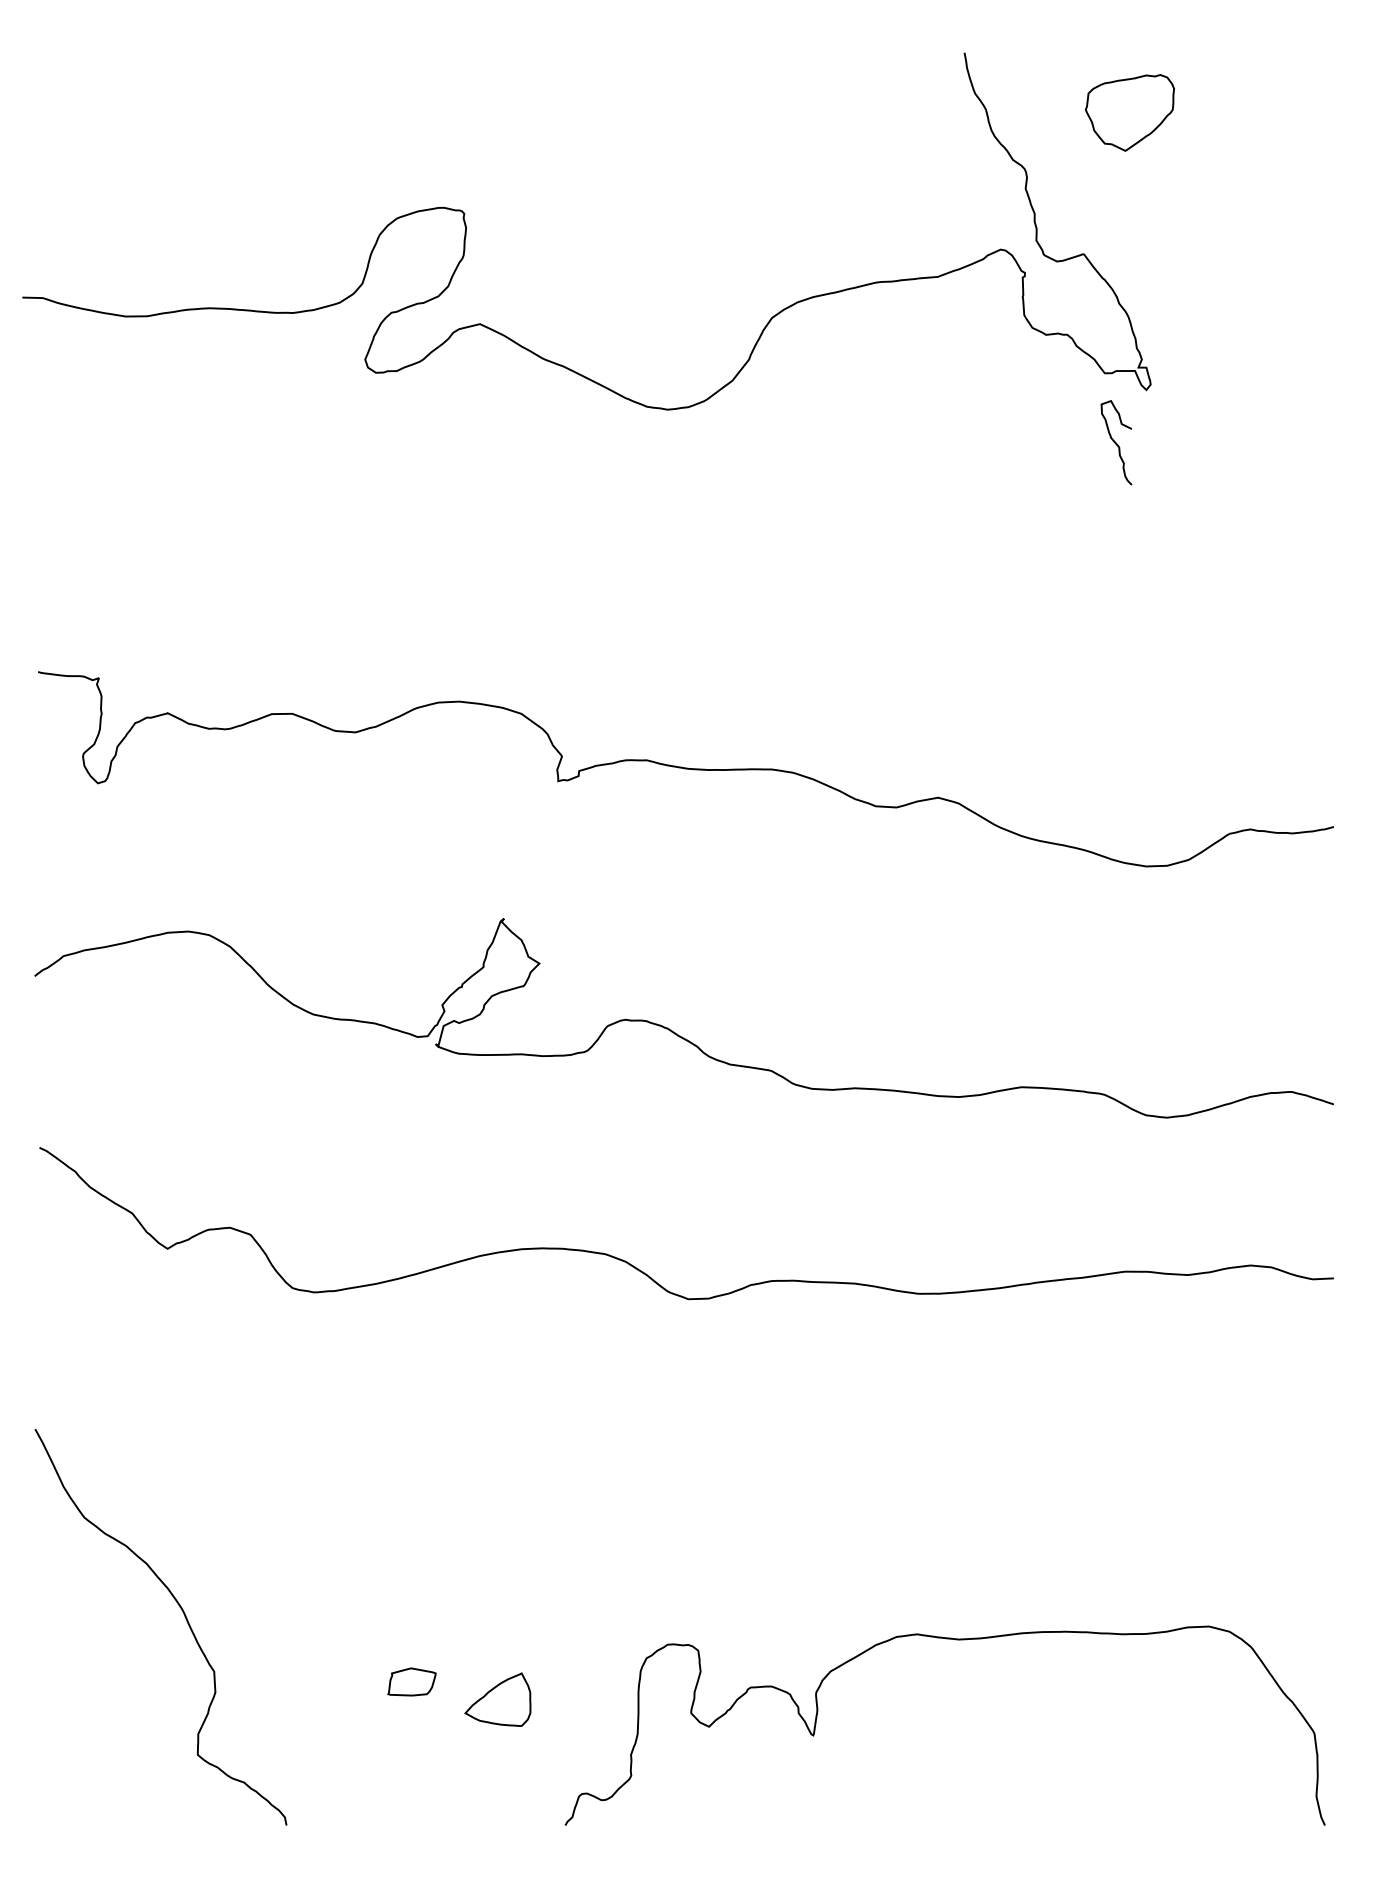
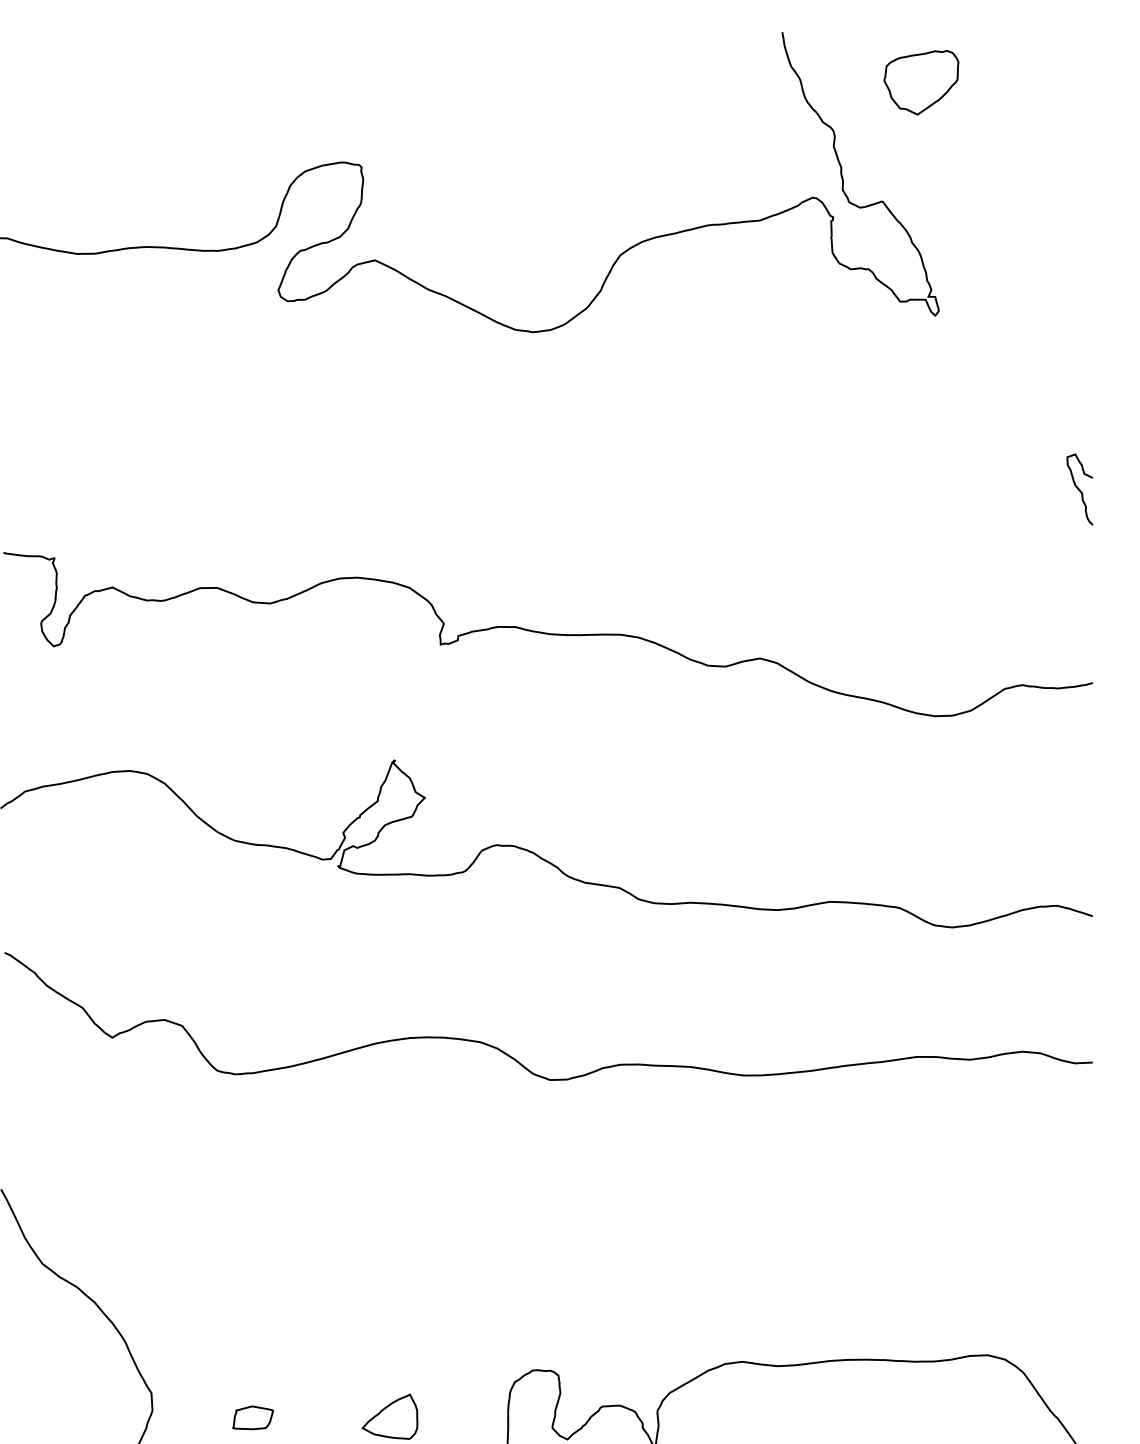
curve: (1116, 442) -> (1079, 489), moved
part: (411, 1681) -> (252, 1417), moved

